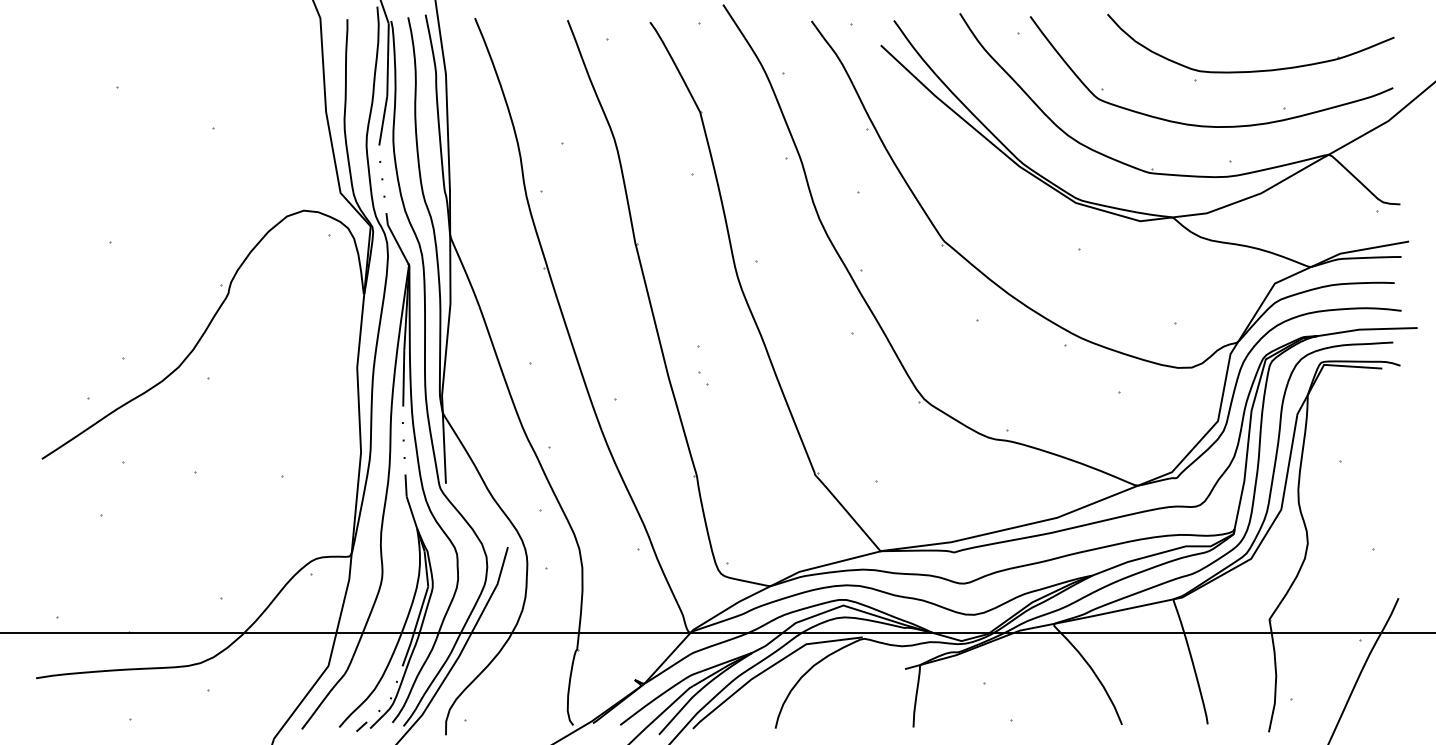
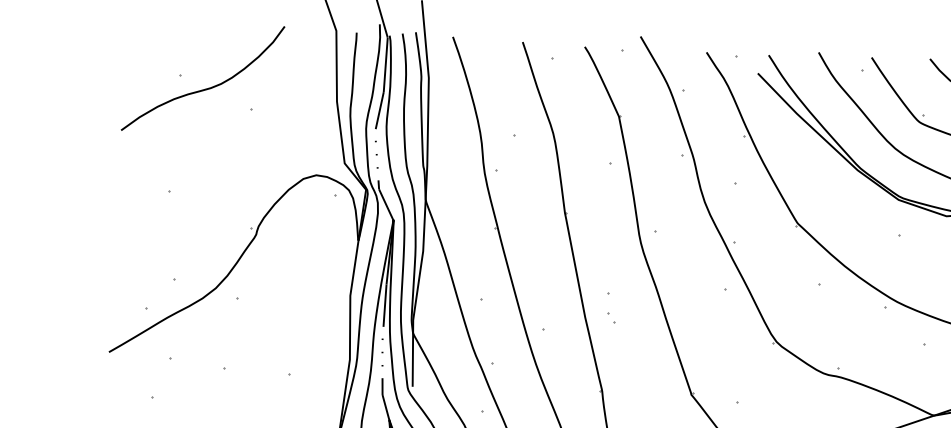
curve: (152, 103) -> (206, 88), added

